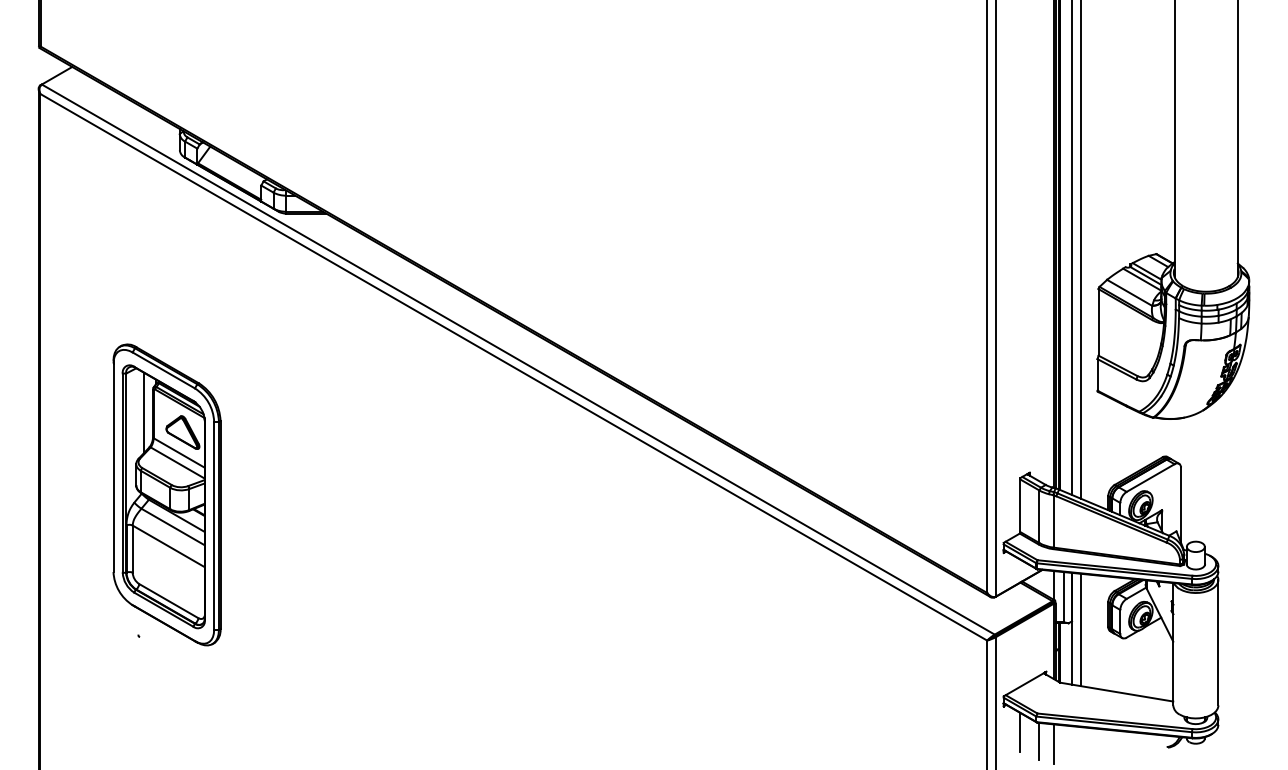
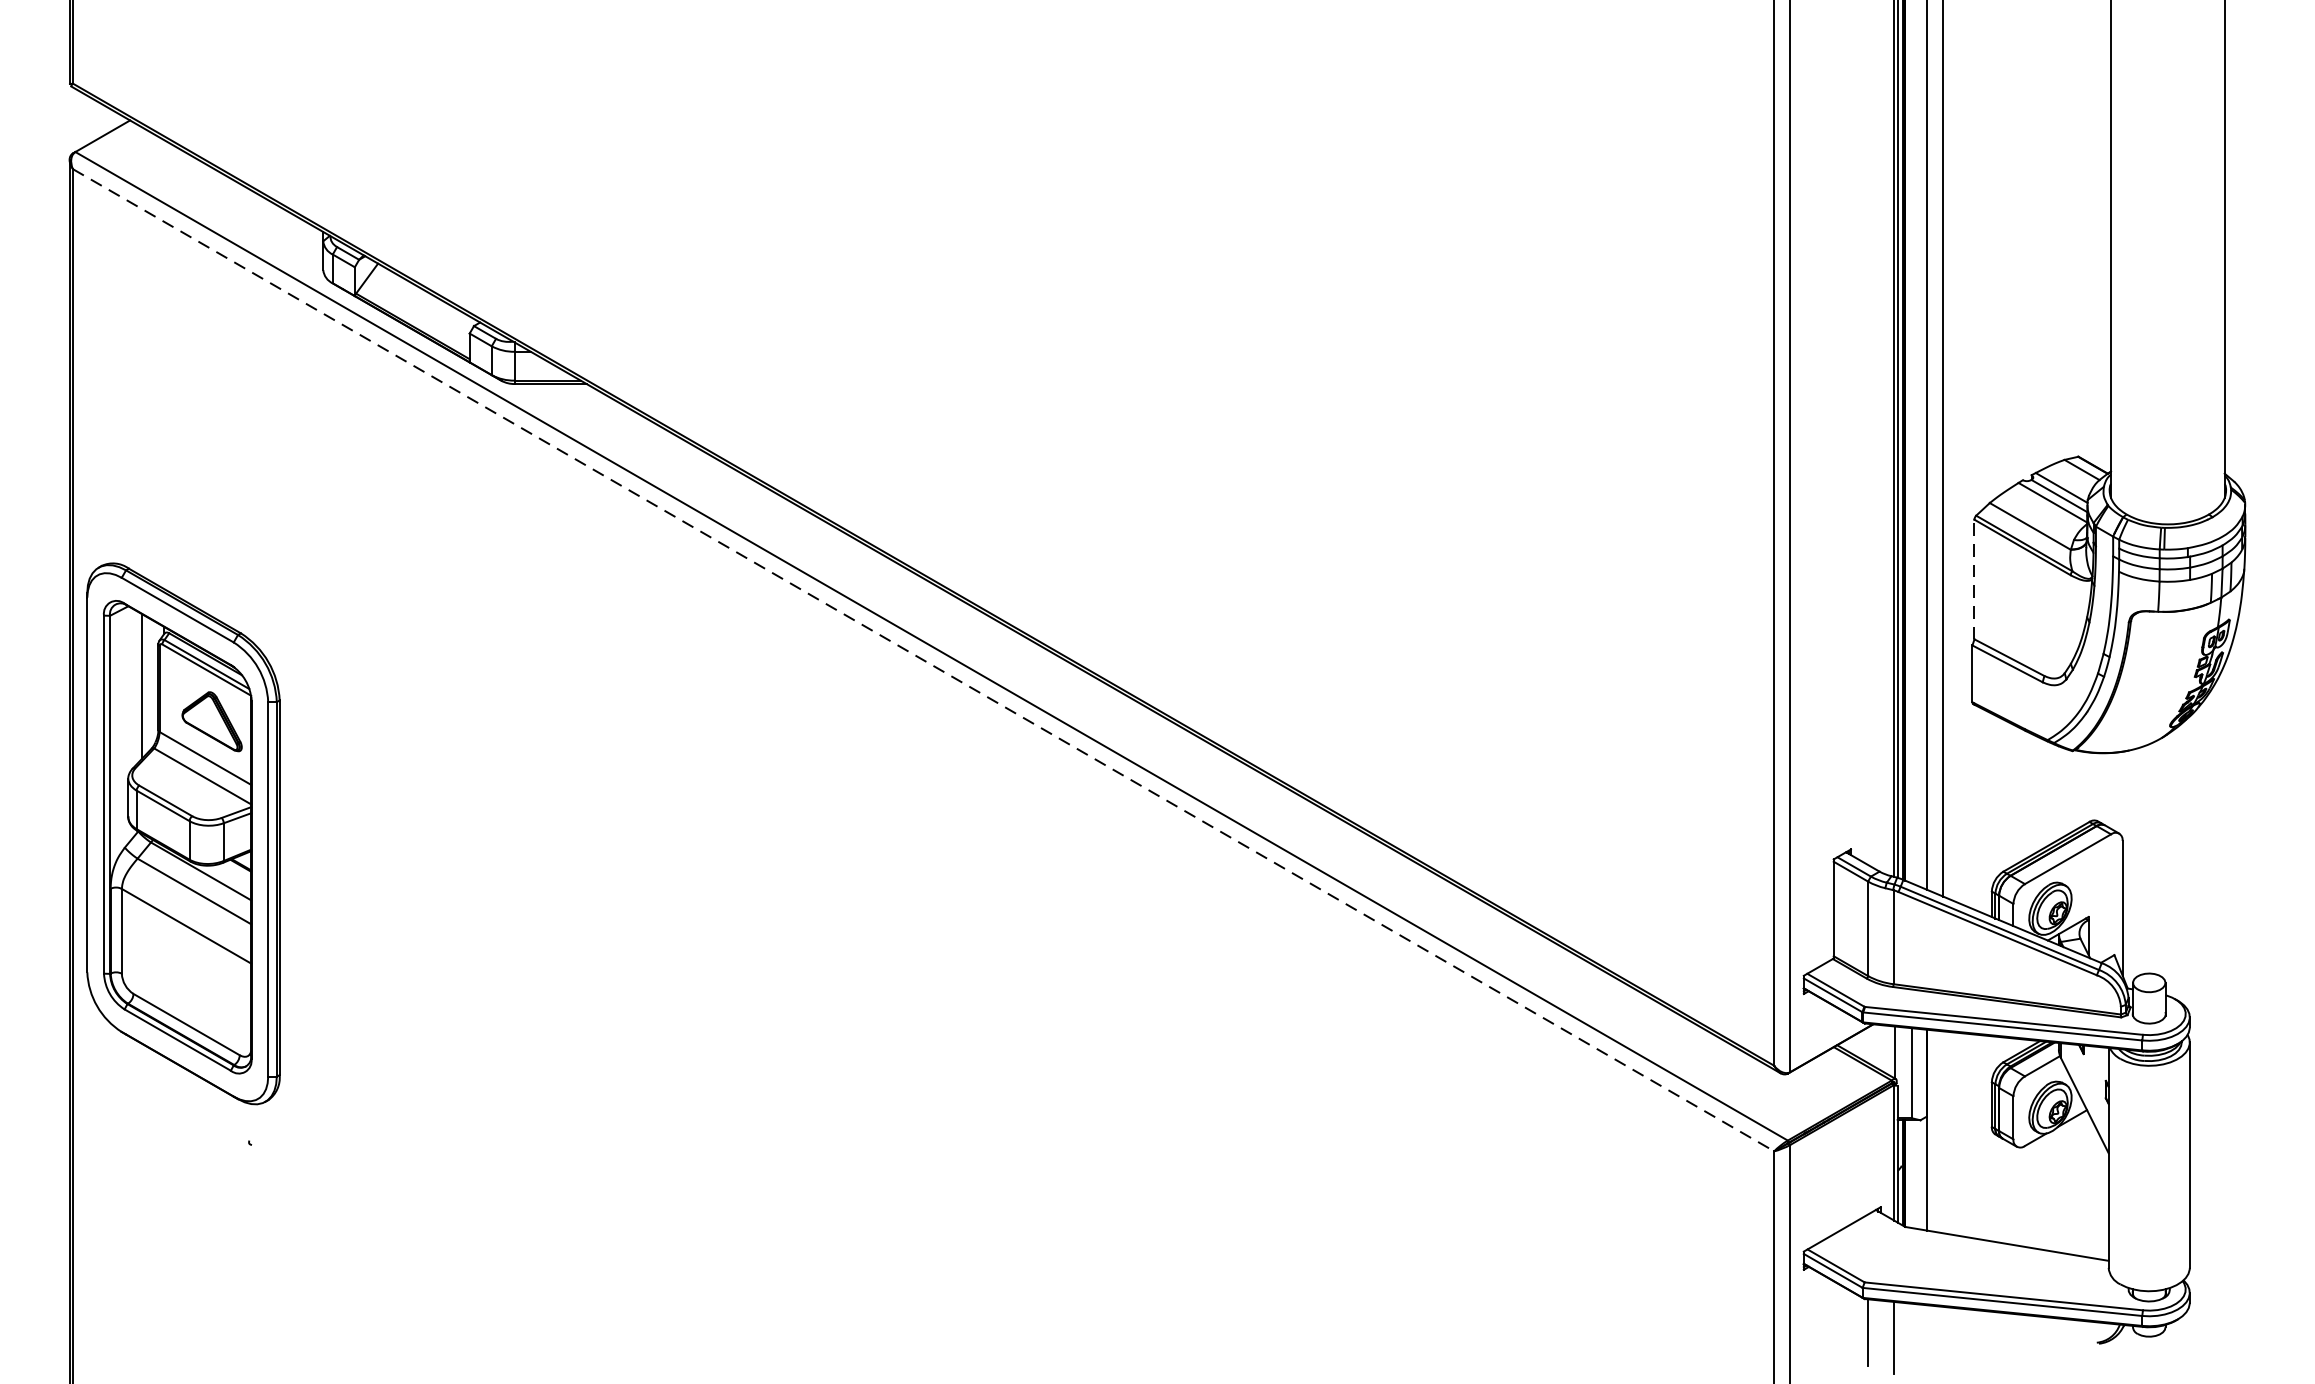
line: (1098, 321) -> (1974, 577), solid -> dashed
line: (513, 367) -> (922, 660), solid -> dashed
part: (166, 494) -> (182, 833), moved
line: (1081, 629) -> (1943, 1131), removed
line: (1020, 732) -> (1834, 1316), removed

